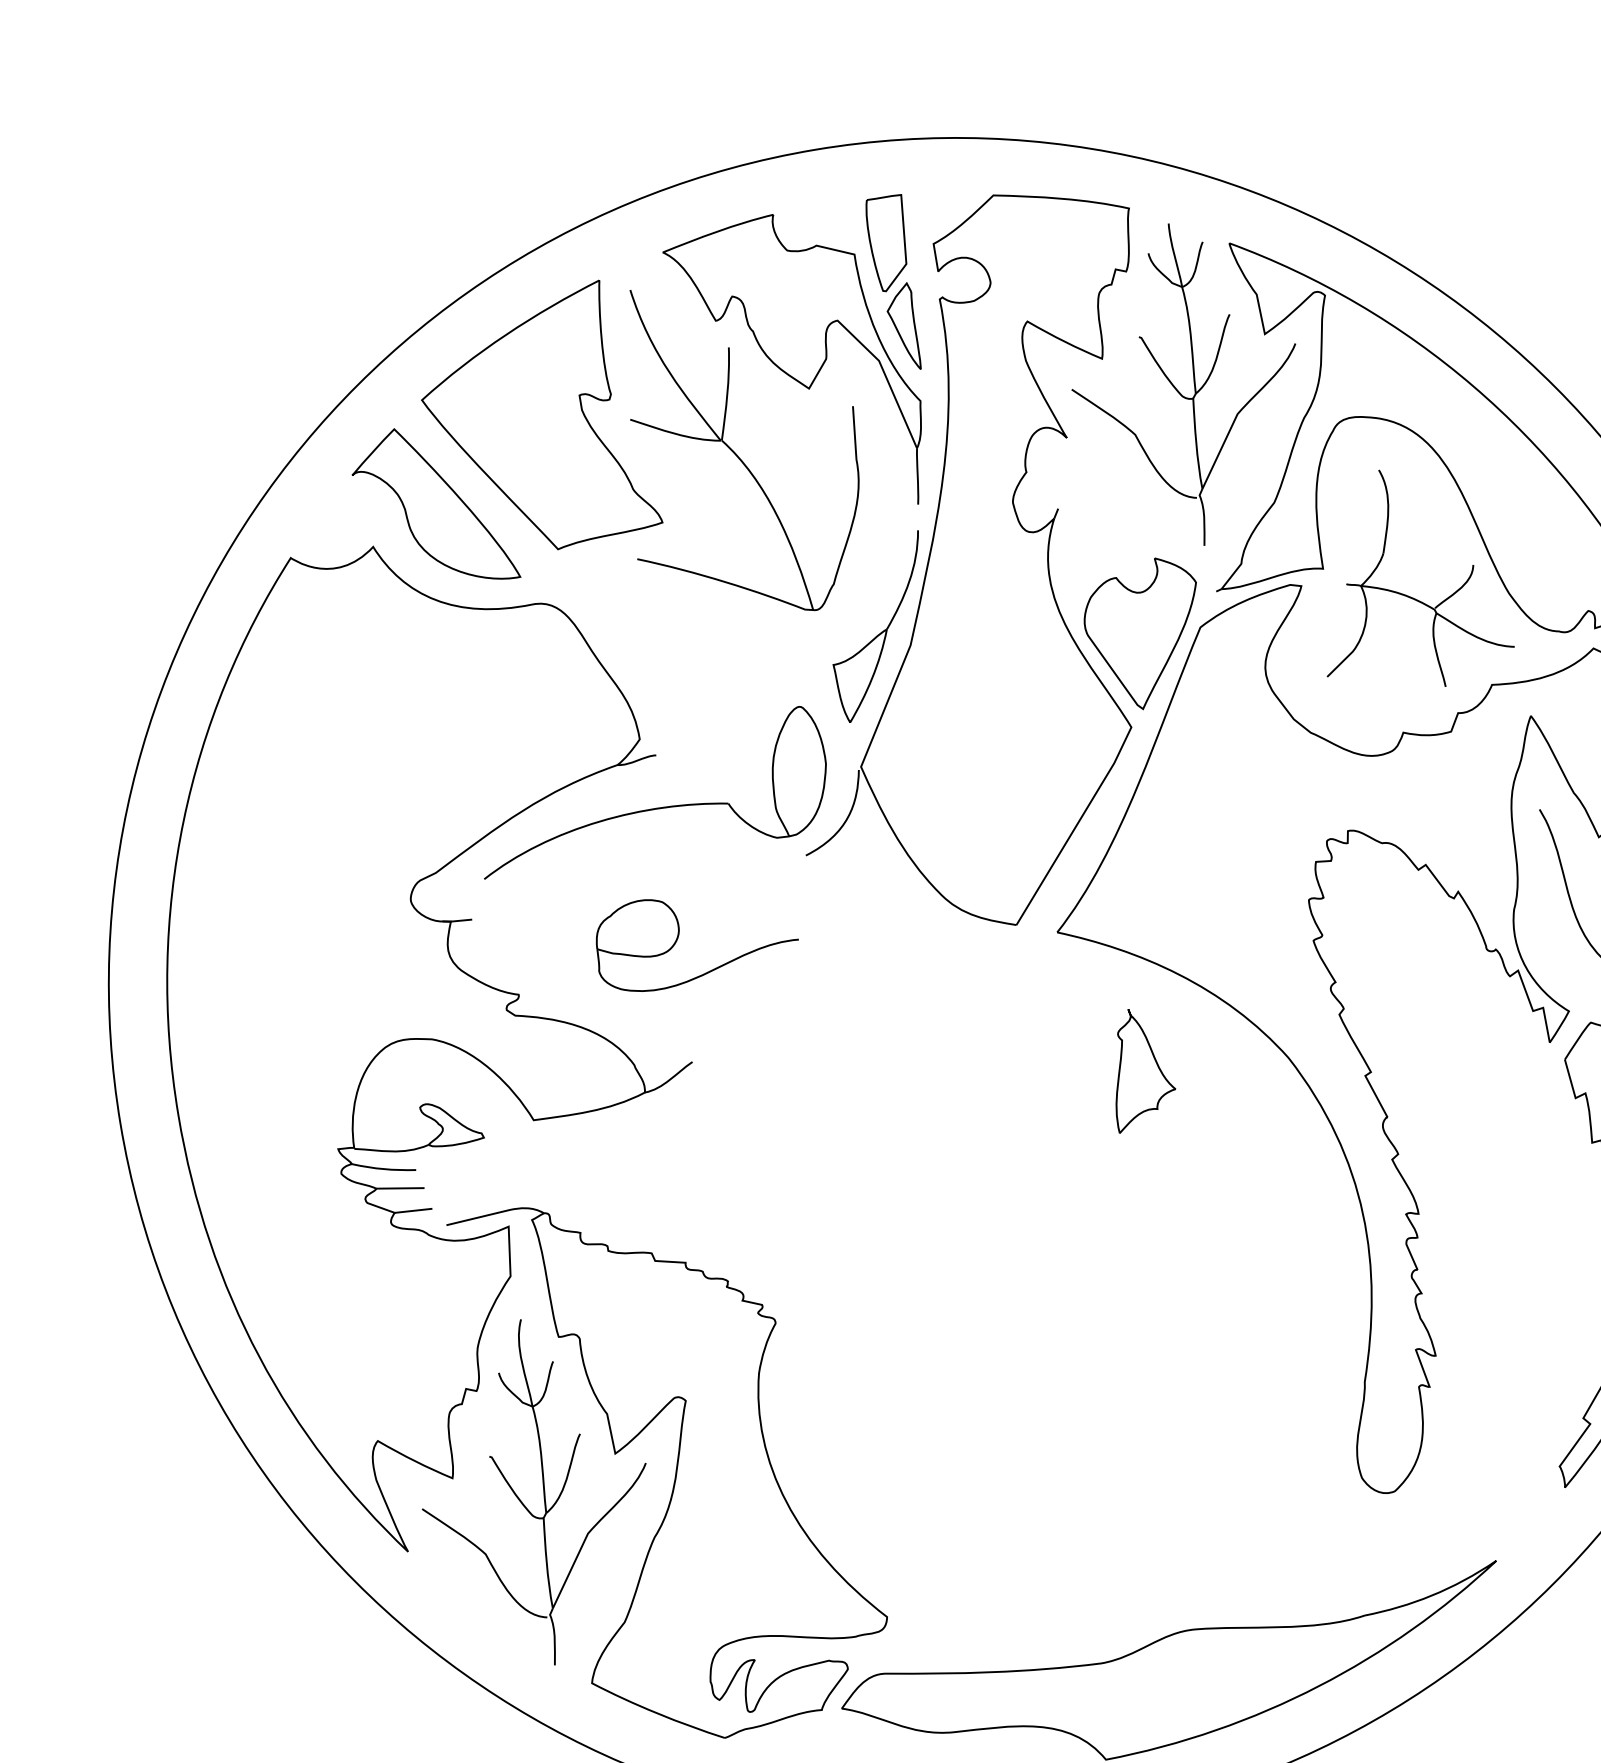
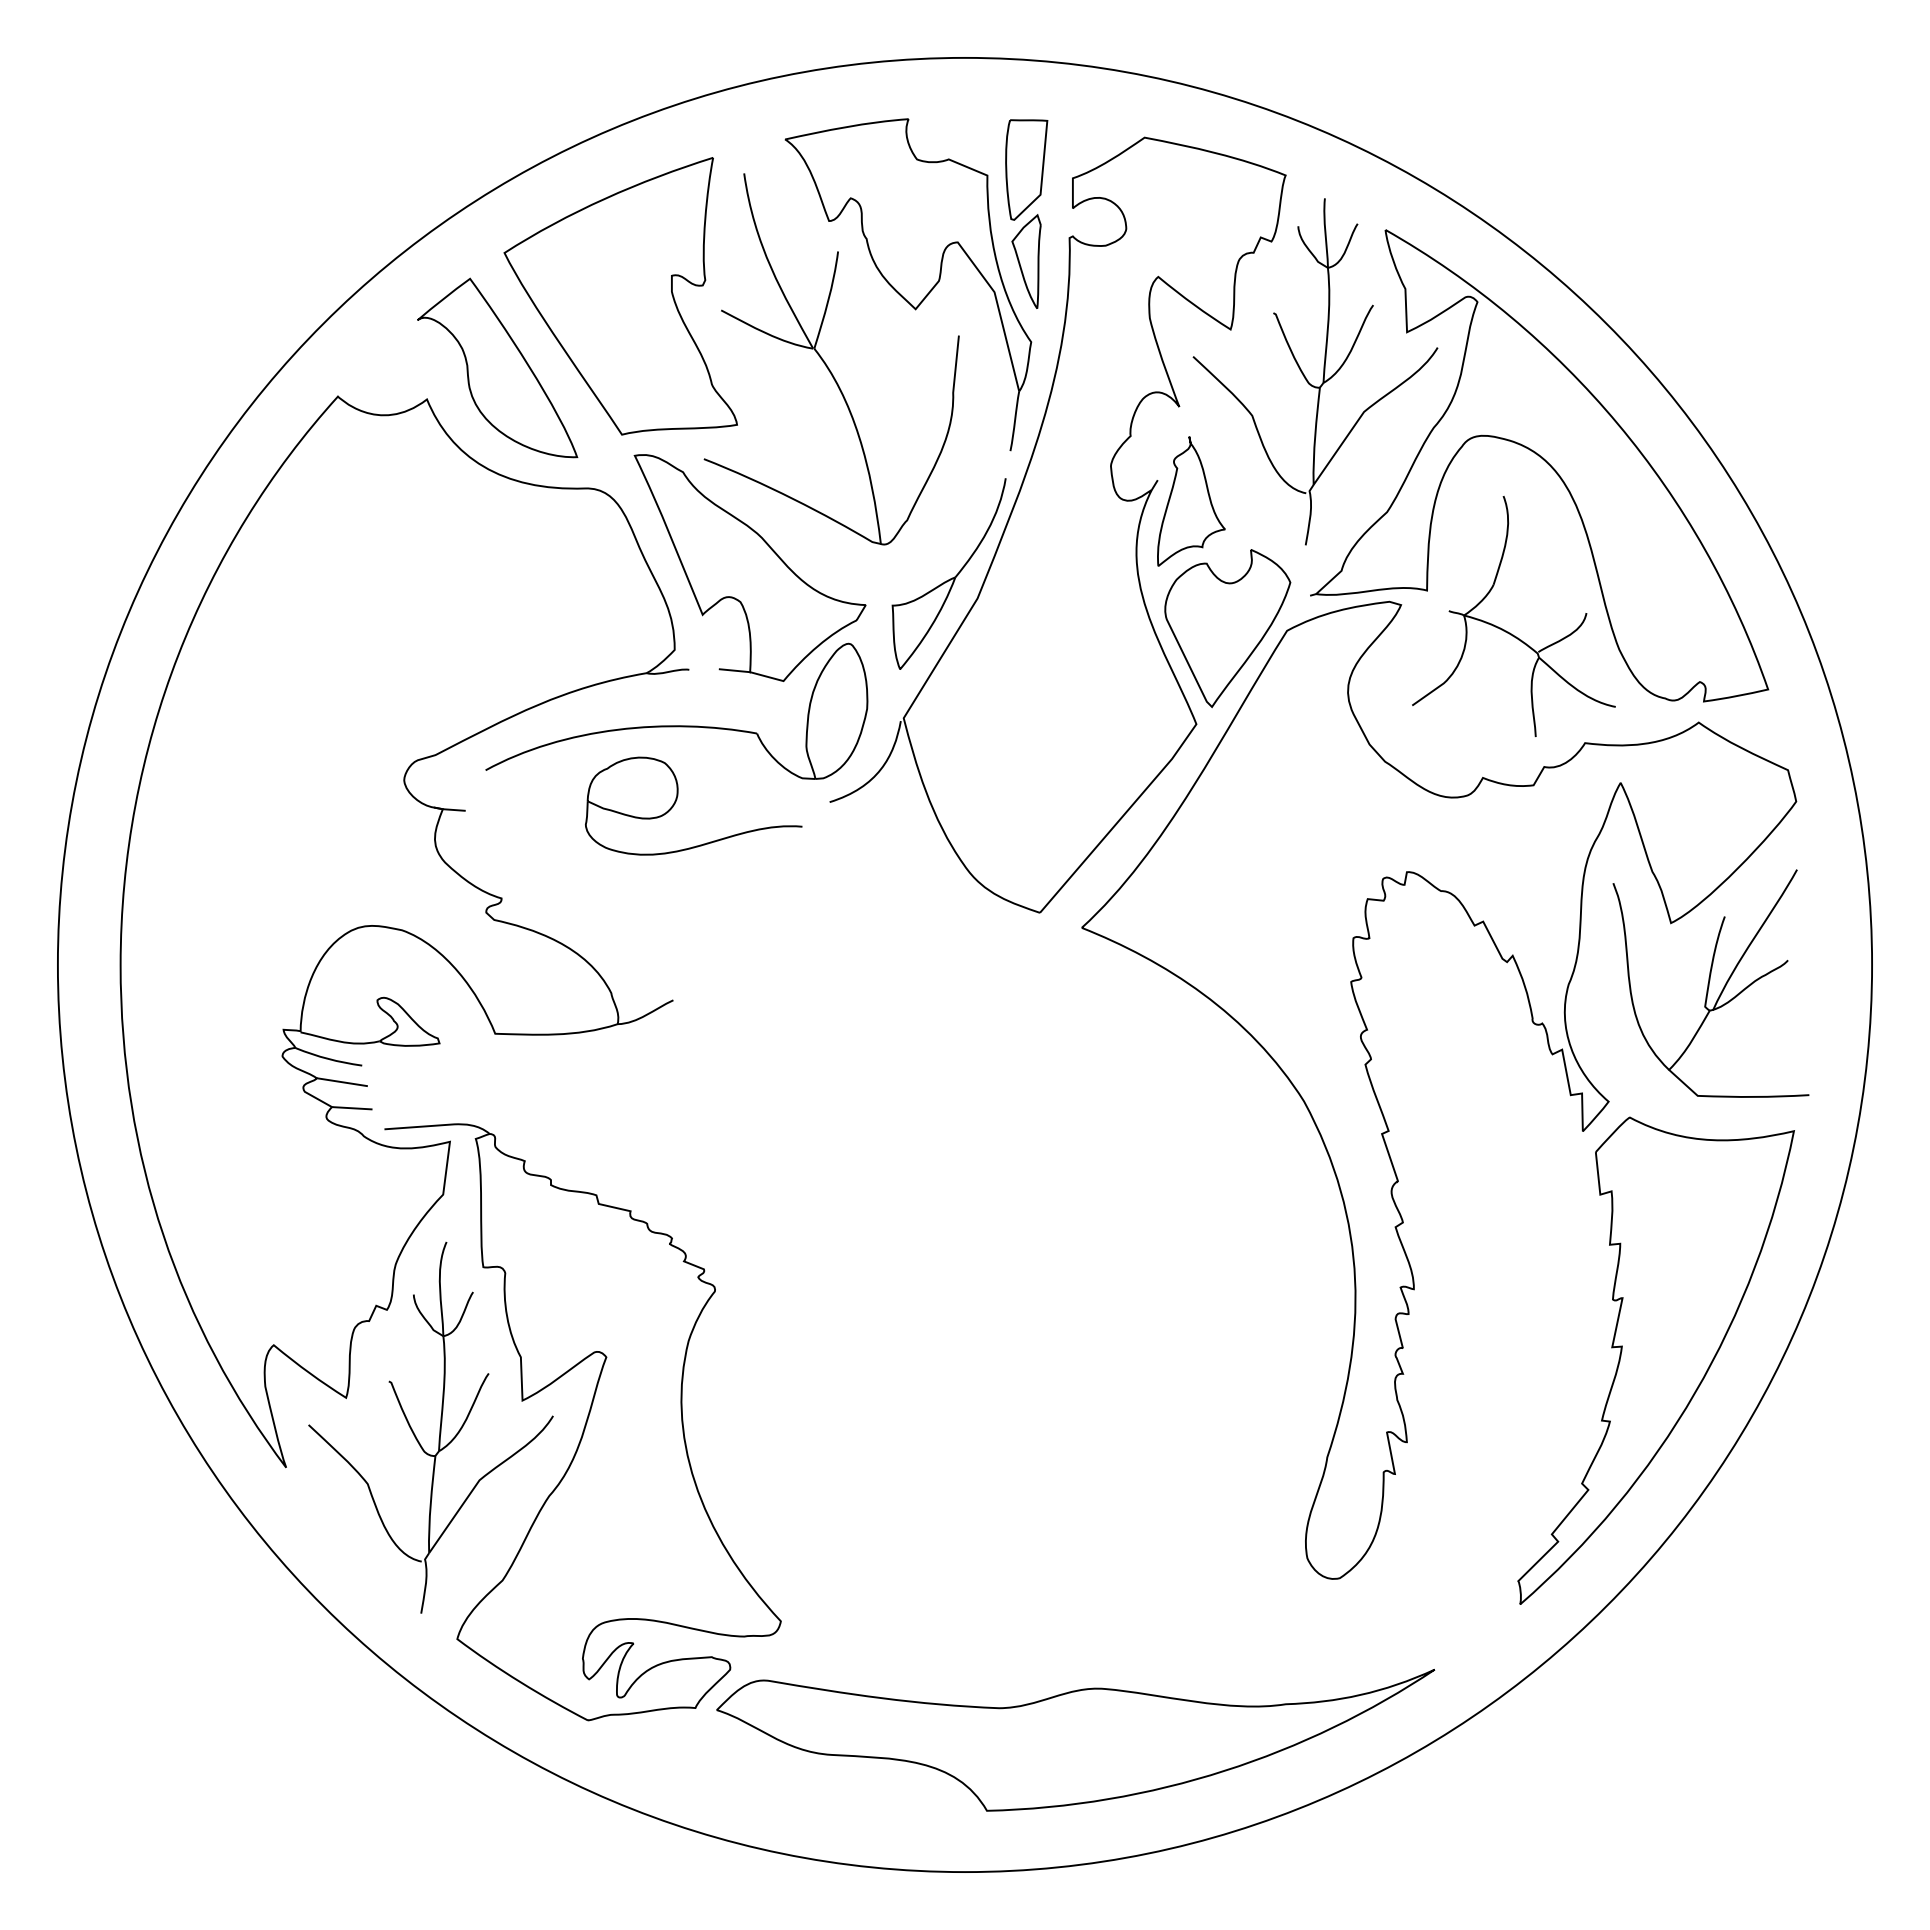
part: (695, 651) -> (749, 567), added
part: (679, 933) -> (677, 799), moved
part: (1140, 1068) -> (1191, 501), moved

